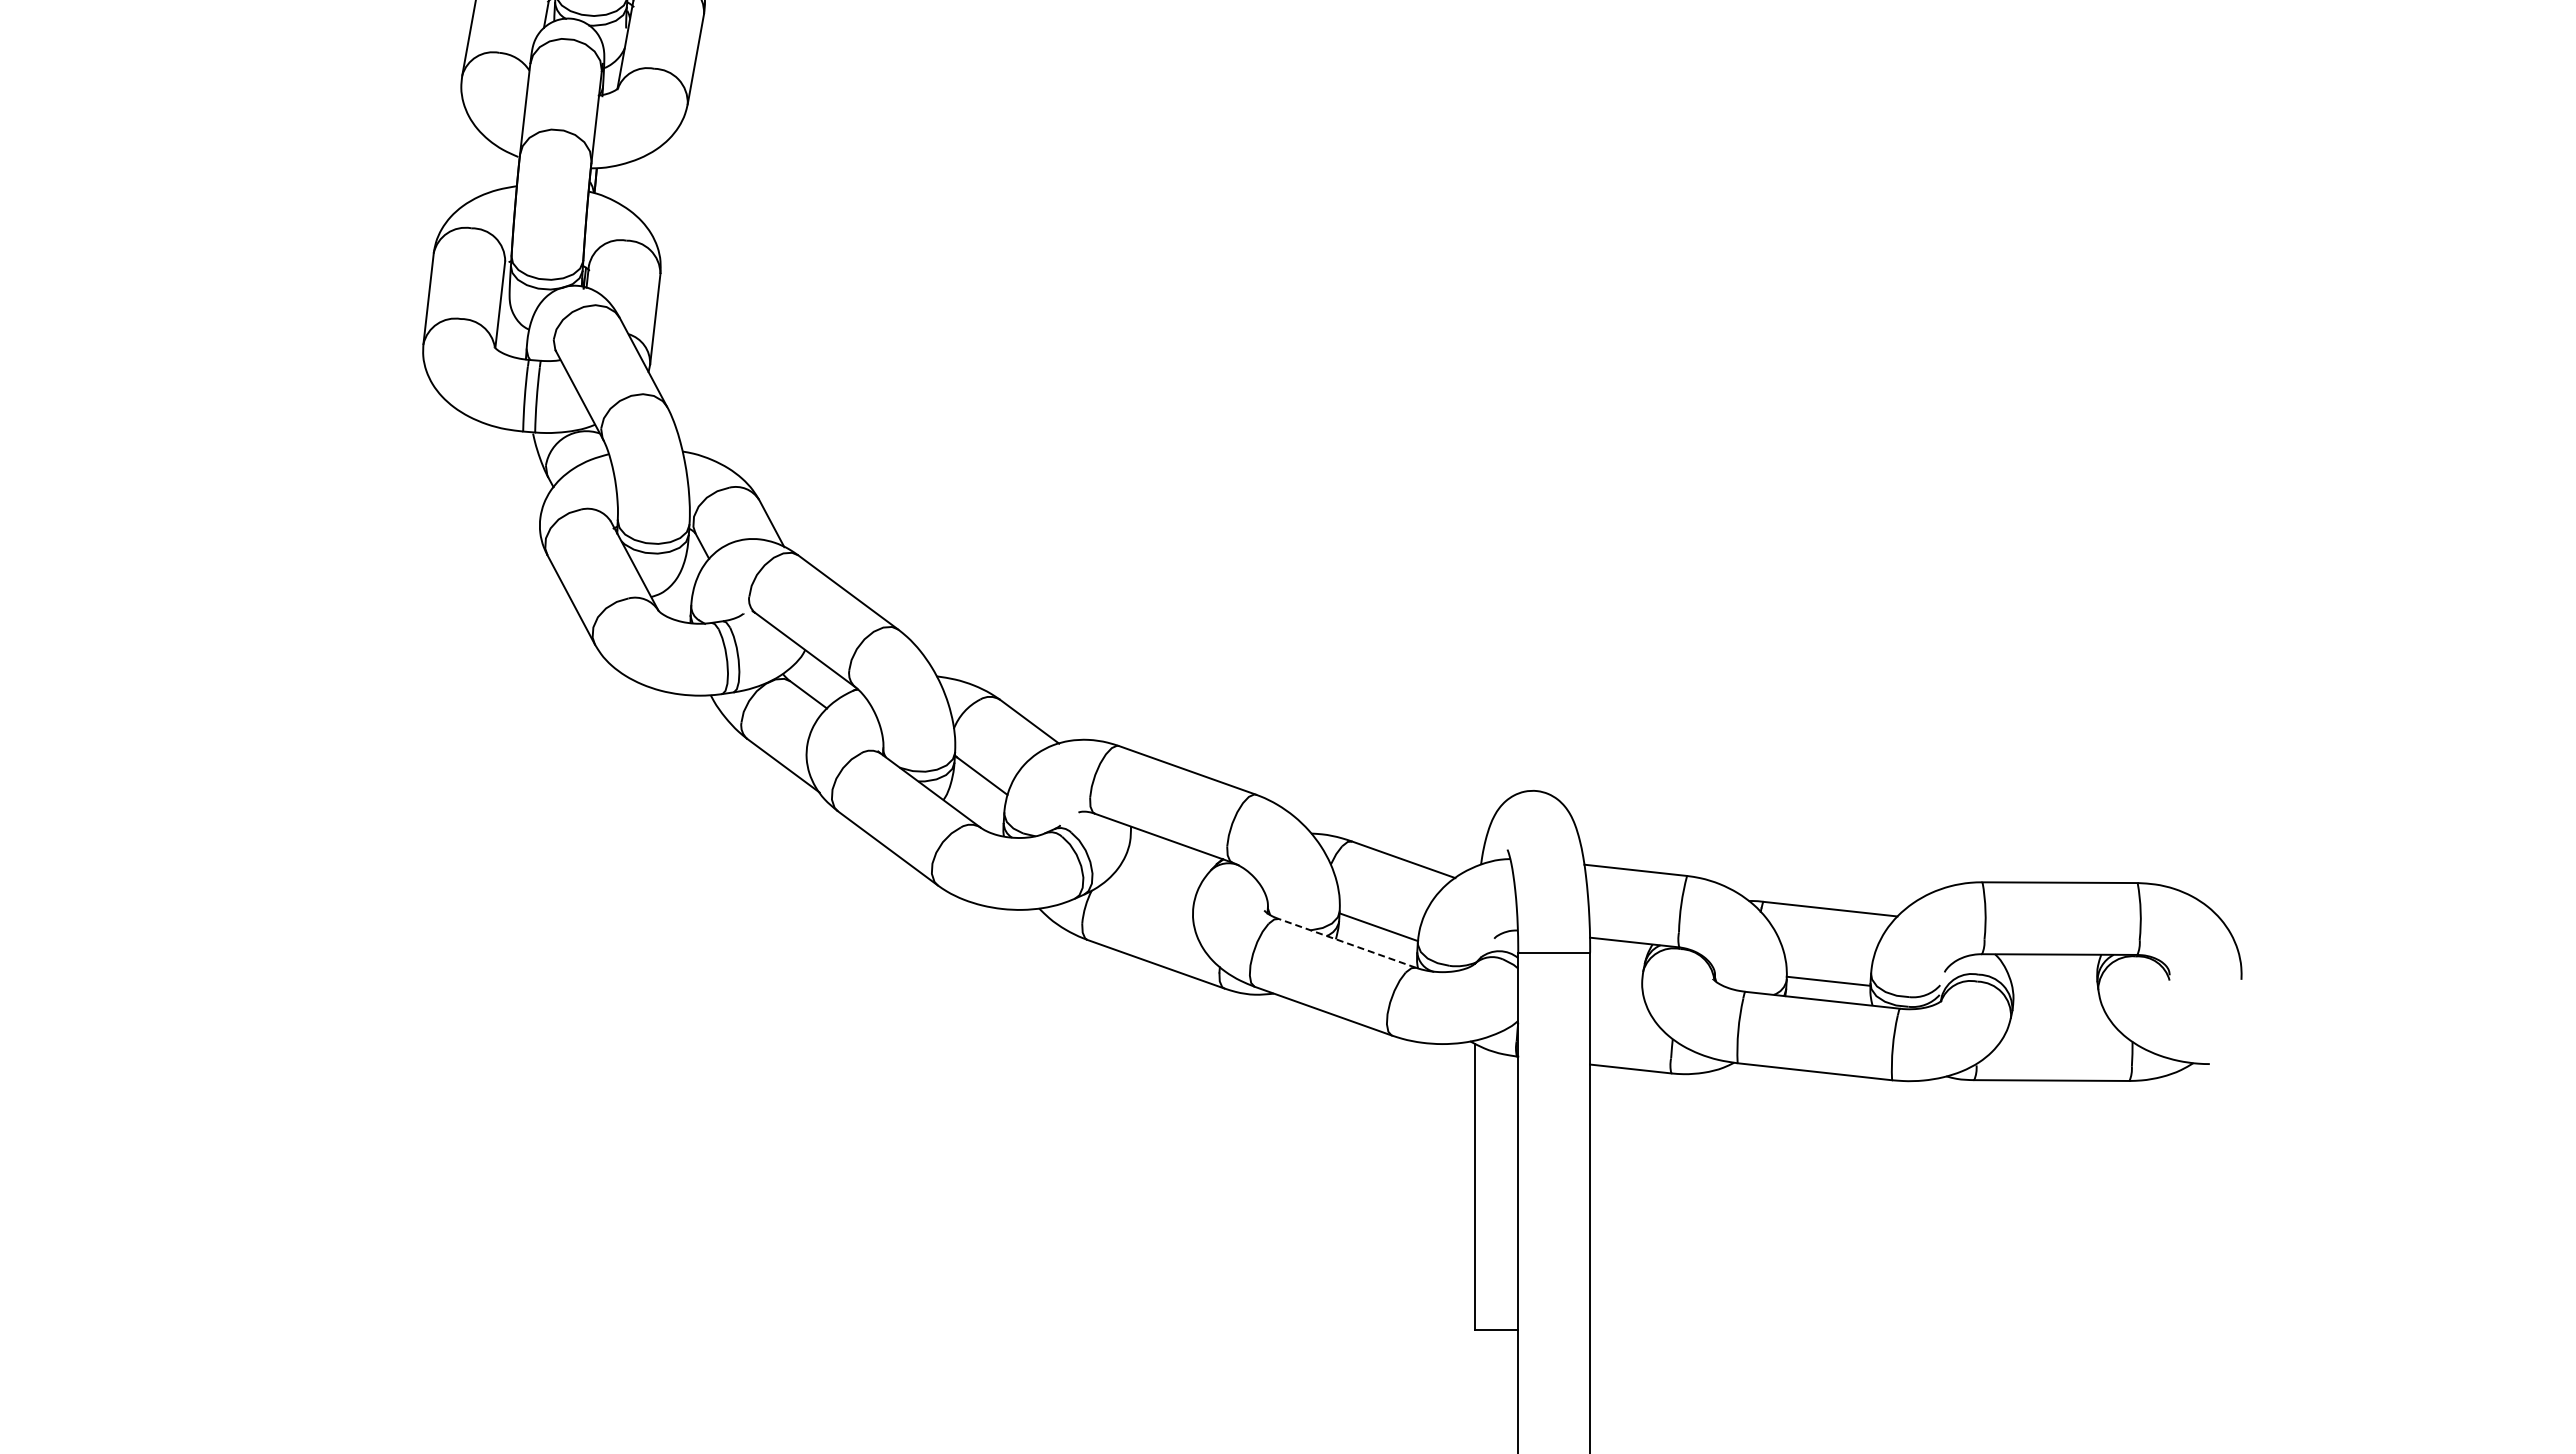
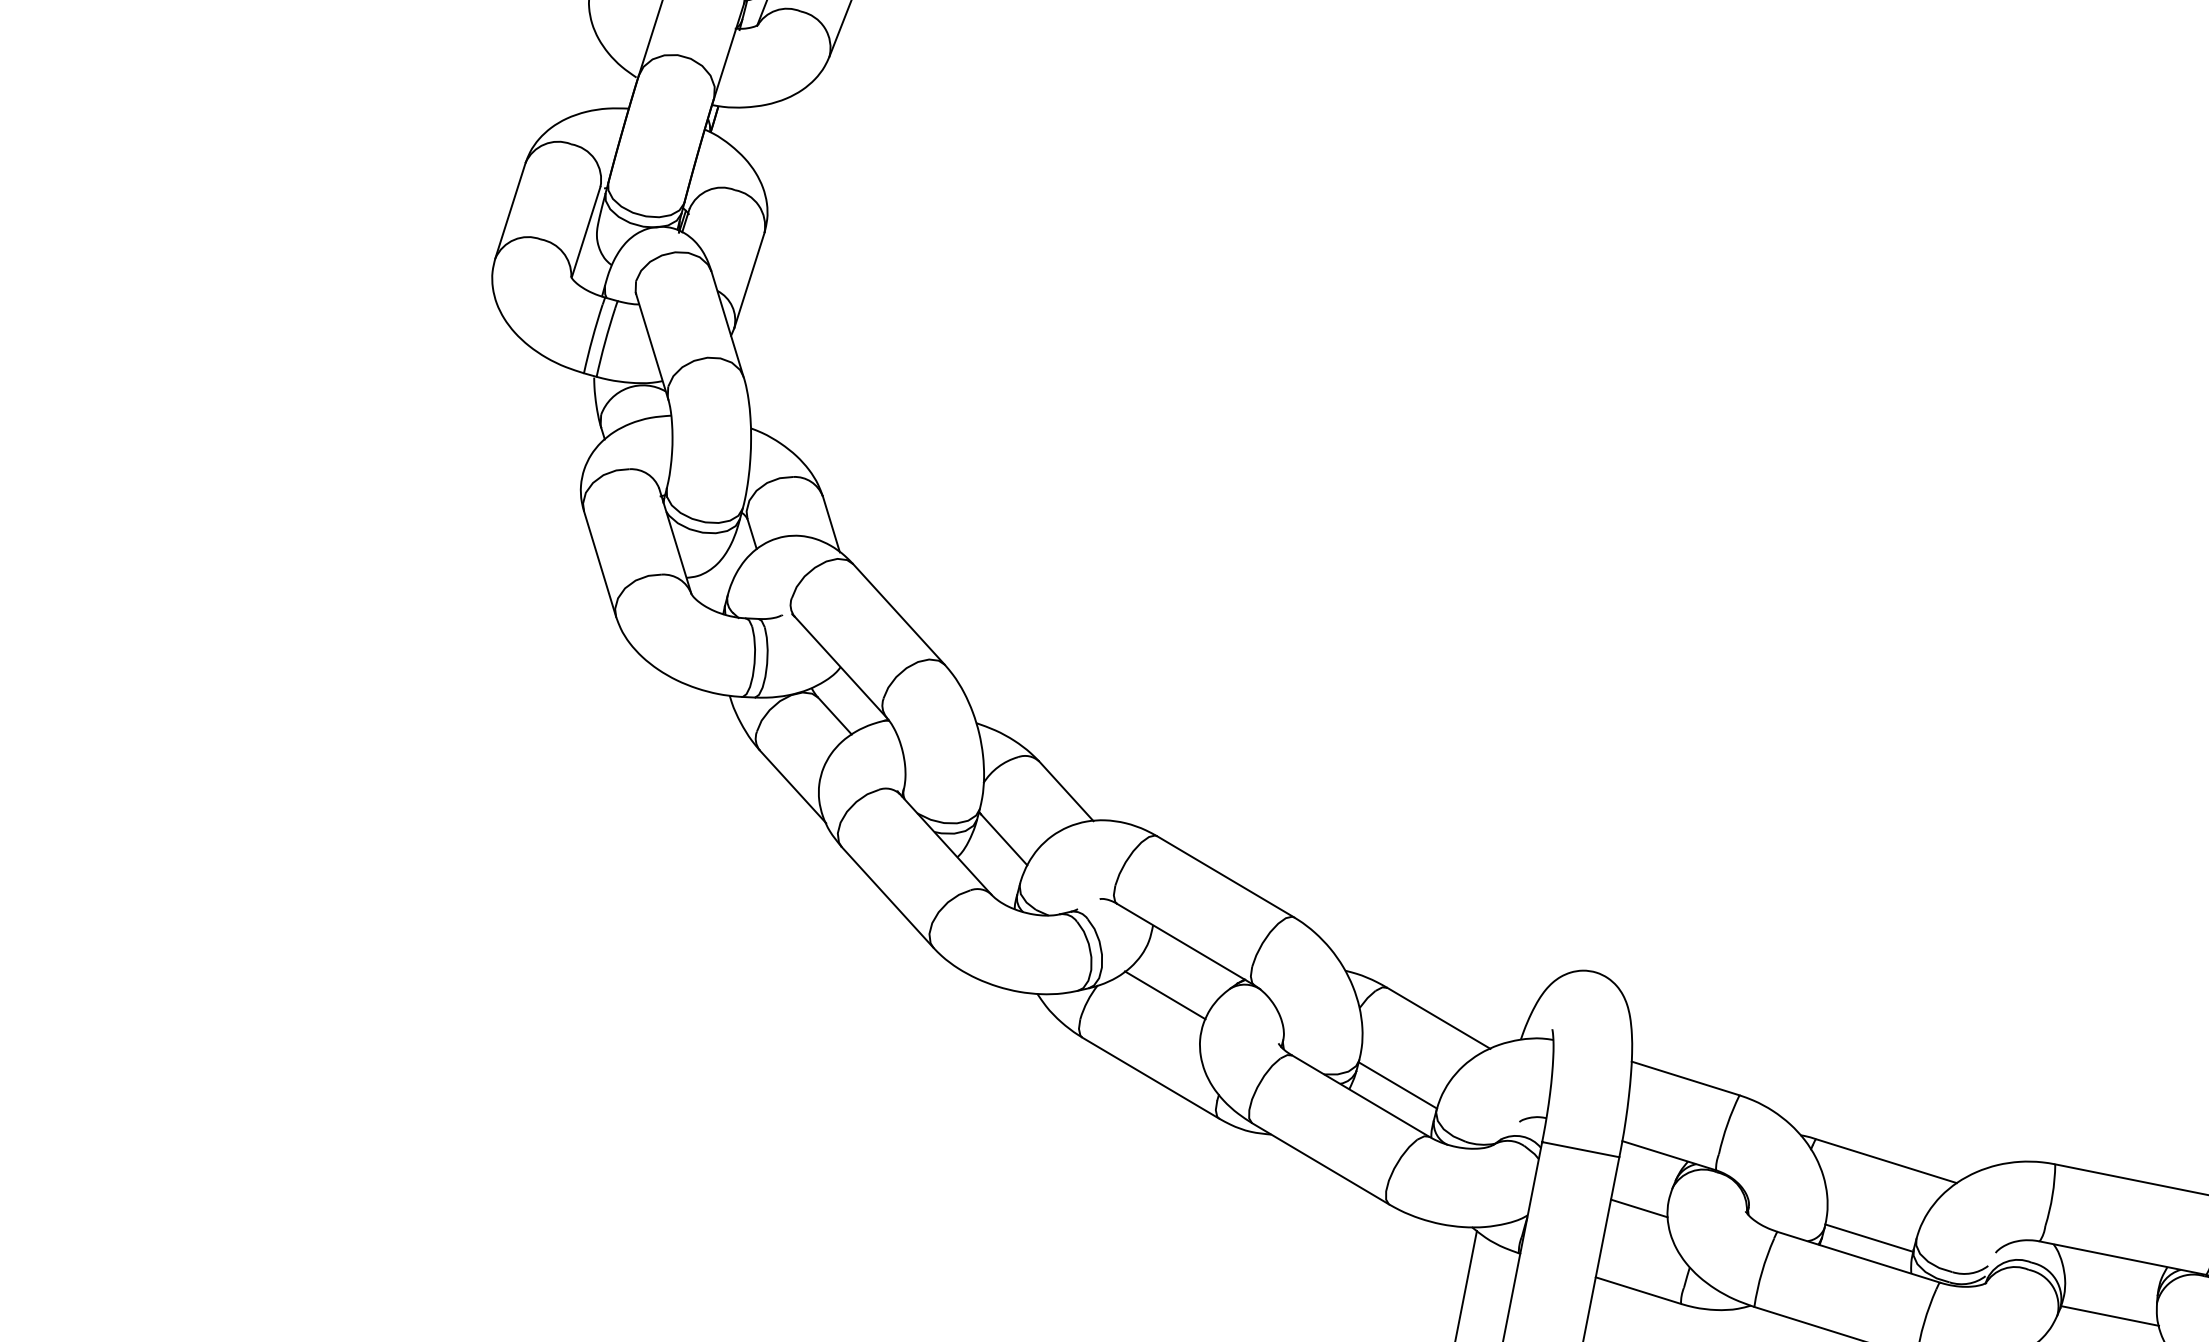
line: (1153, 886) -> (1164, 994), added
line: (1347, 943) -> (1360, 1096), dashed -> solid
line: (1617, 995) -> (1639, 1208), added
line: (2058, 1008) -> (2110, 1315), added

